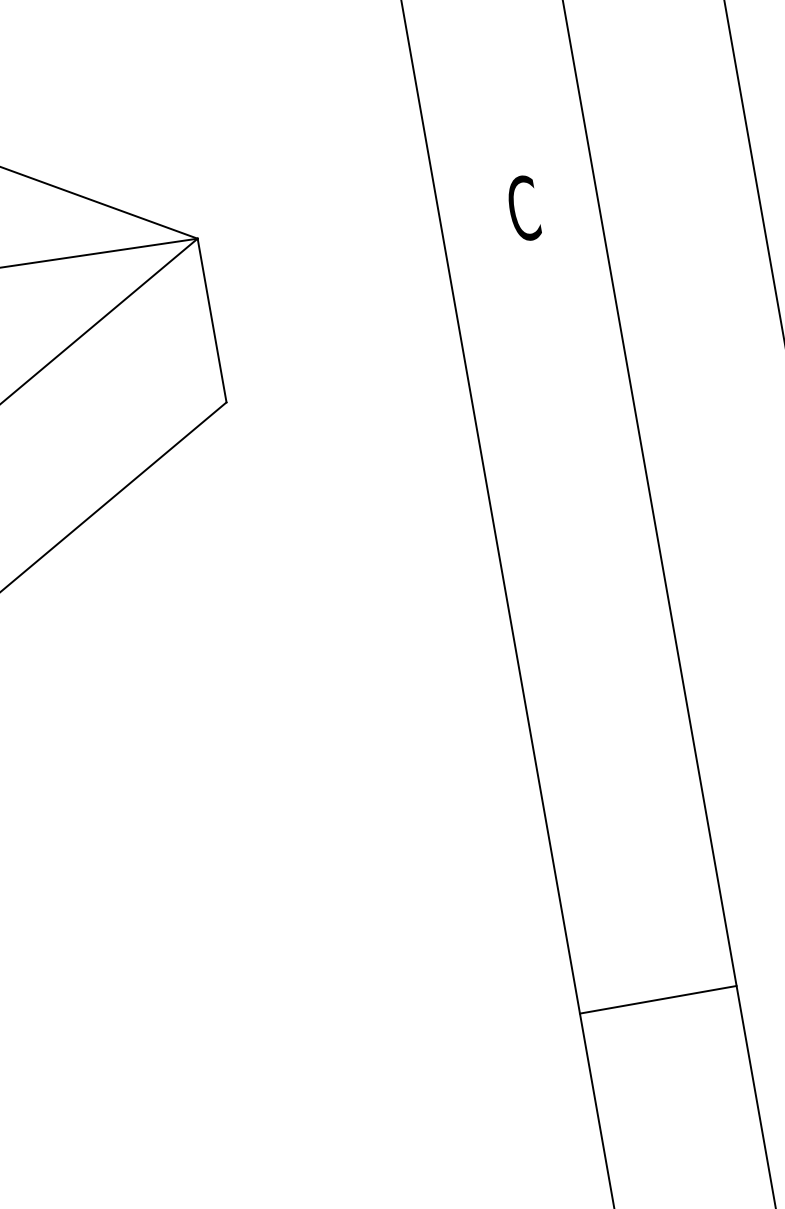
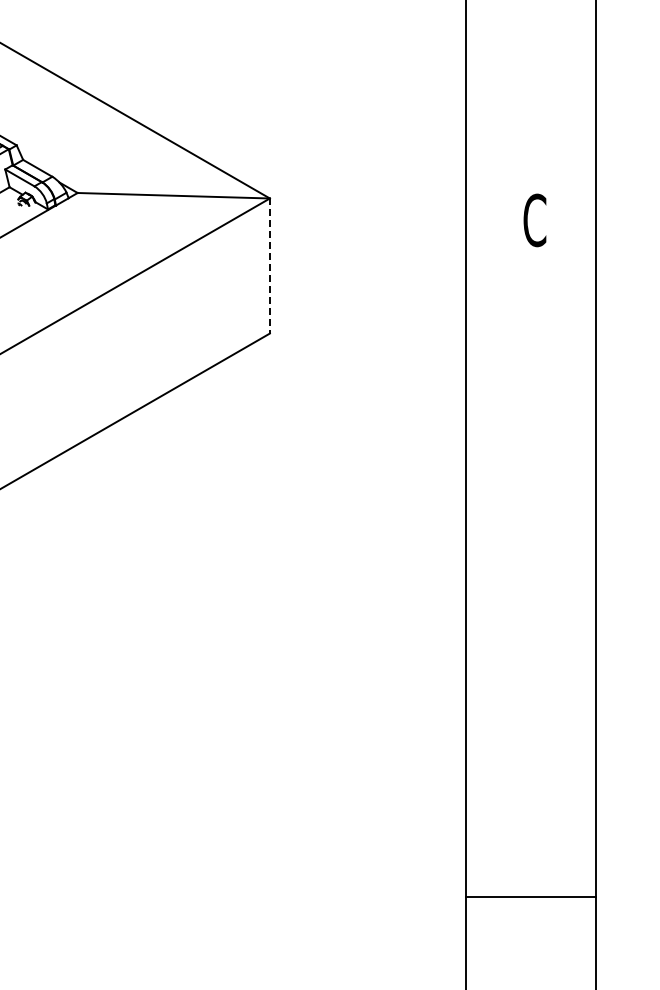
line: (211, 321) -> (269, 266), solid -> dashed
line: (657, 1000) -> (530, 897), moved

